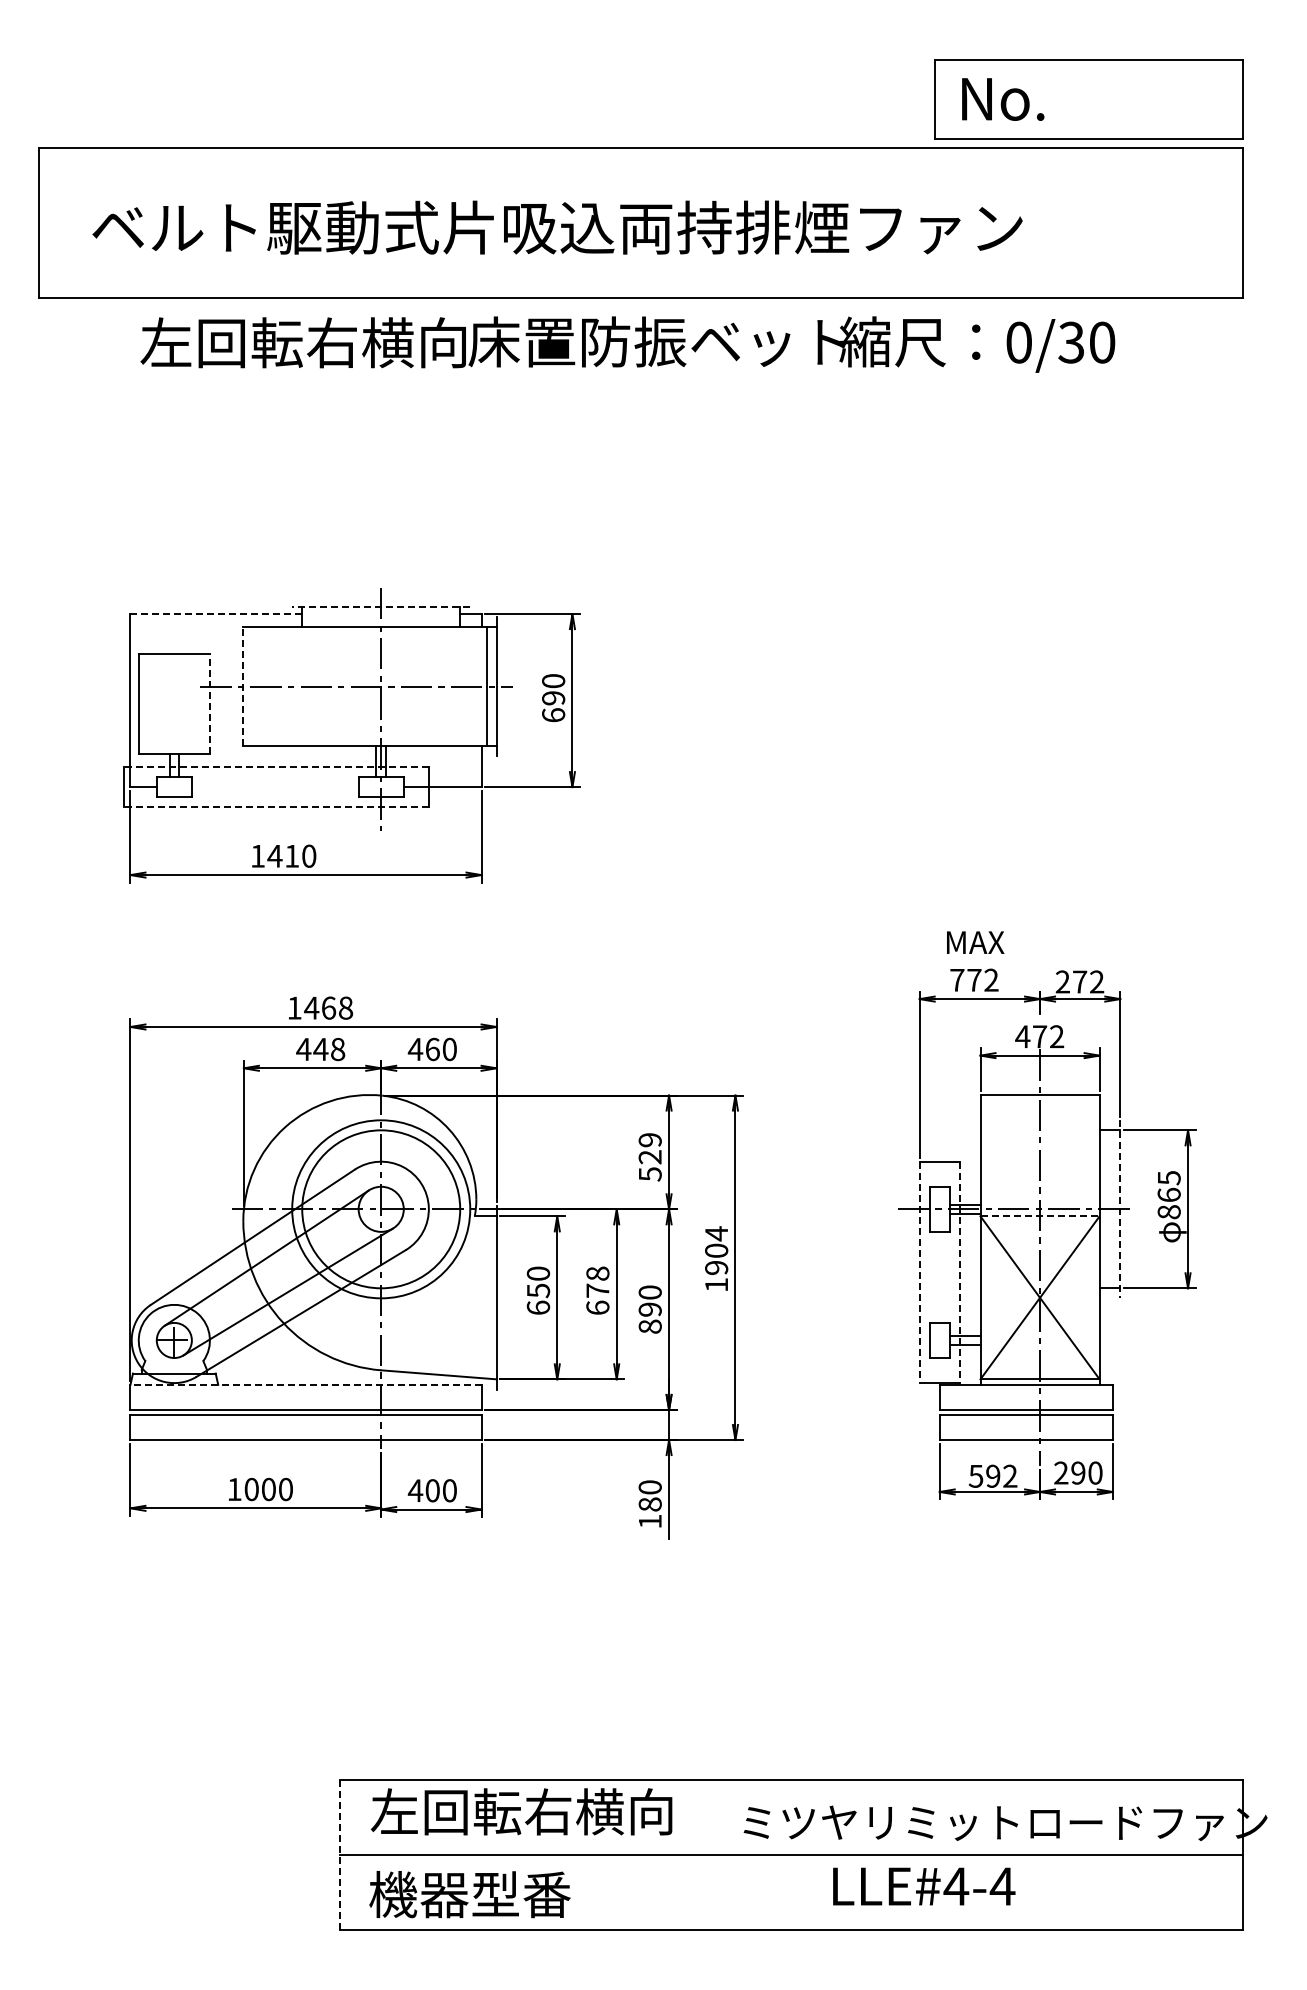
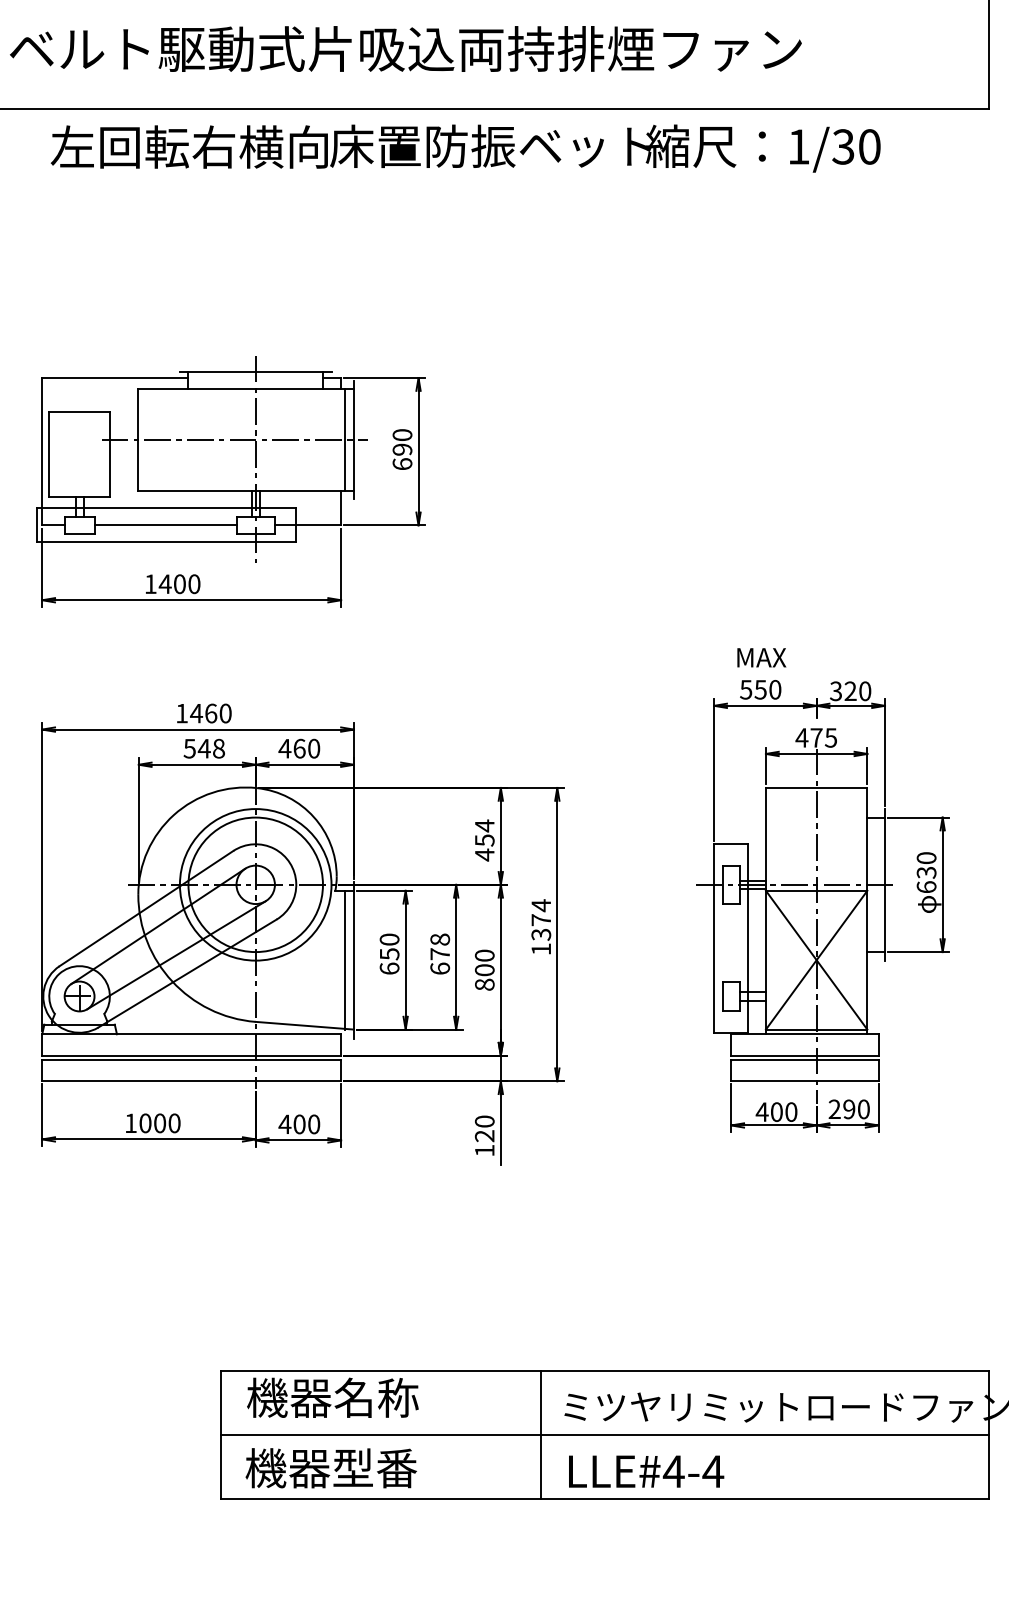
text: (1018, 342) -> (798, 146), 0/30 -> 1/30
line: (380, 606) -> (255, 371), dashed -> solid
line: (216, 614) -> (115, 378), dashed -> solid
line: (243, 686) -> (138, 439), dashed -> solid
line: (209, 703) -> (109, 454), dashed -> solid
line: (276, 767) -> (166, 508), dashed -> solid
line: (274, 787) -> (164, 525), added
line: (276, 807) -> (166, 542), dashed -> solid
text: (292, 855) -> (180, 583), 1410 -> 1400
text: (974, 979) -> (760, 689), 772 -> 550
text: (1079, 981) -> (850, 690), 272 -> 320
text: (346, 1008) -> (226, 713), 1468 -> 1460
text: (1056, 1036) -> (830, 737), 472 -> 475
text: (303, 1049) -> (189, 748), 448 -> 548
text: (649, 1157) -> (484, 840), 529 -> 454
text: (1168, 1195) -> (926, 873), 865 -> 630
line: (1120, 1209) -> (885, 884), dashed -> solid
line: (1040, 1216) -> (817, 890), dashed -> solid
text: (716, 1259) -> (541, 927), 1904 -> 1374
line: (919, 1272) -> (714, 938), dashed -> solid
line: (959, 1272) -> (748, 938), dashed -> solid
line: (486, 1297) -> (345, 959), added
text: (649, 1309) -> (484, 970), 890 -> 800
line: (306, 1384) -> (192, 1033), dashed -> solid
text: (992, 1475) -> (776, 1111), 592 -> 400
text: (649, 1504) -> (484, 1136), 180 -> 120
text: (521, 1811) -> (375, 1397), 左回転右横向 -> 機器名称
line: (716, 1854) -> (541, 1434), added
line: (340, 1855) -> (221, 1434), dashed -> solid
text: (924, 1886) -> (646, 1471), moved

